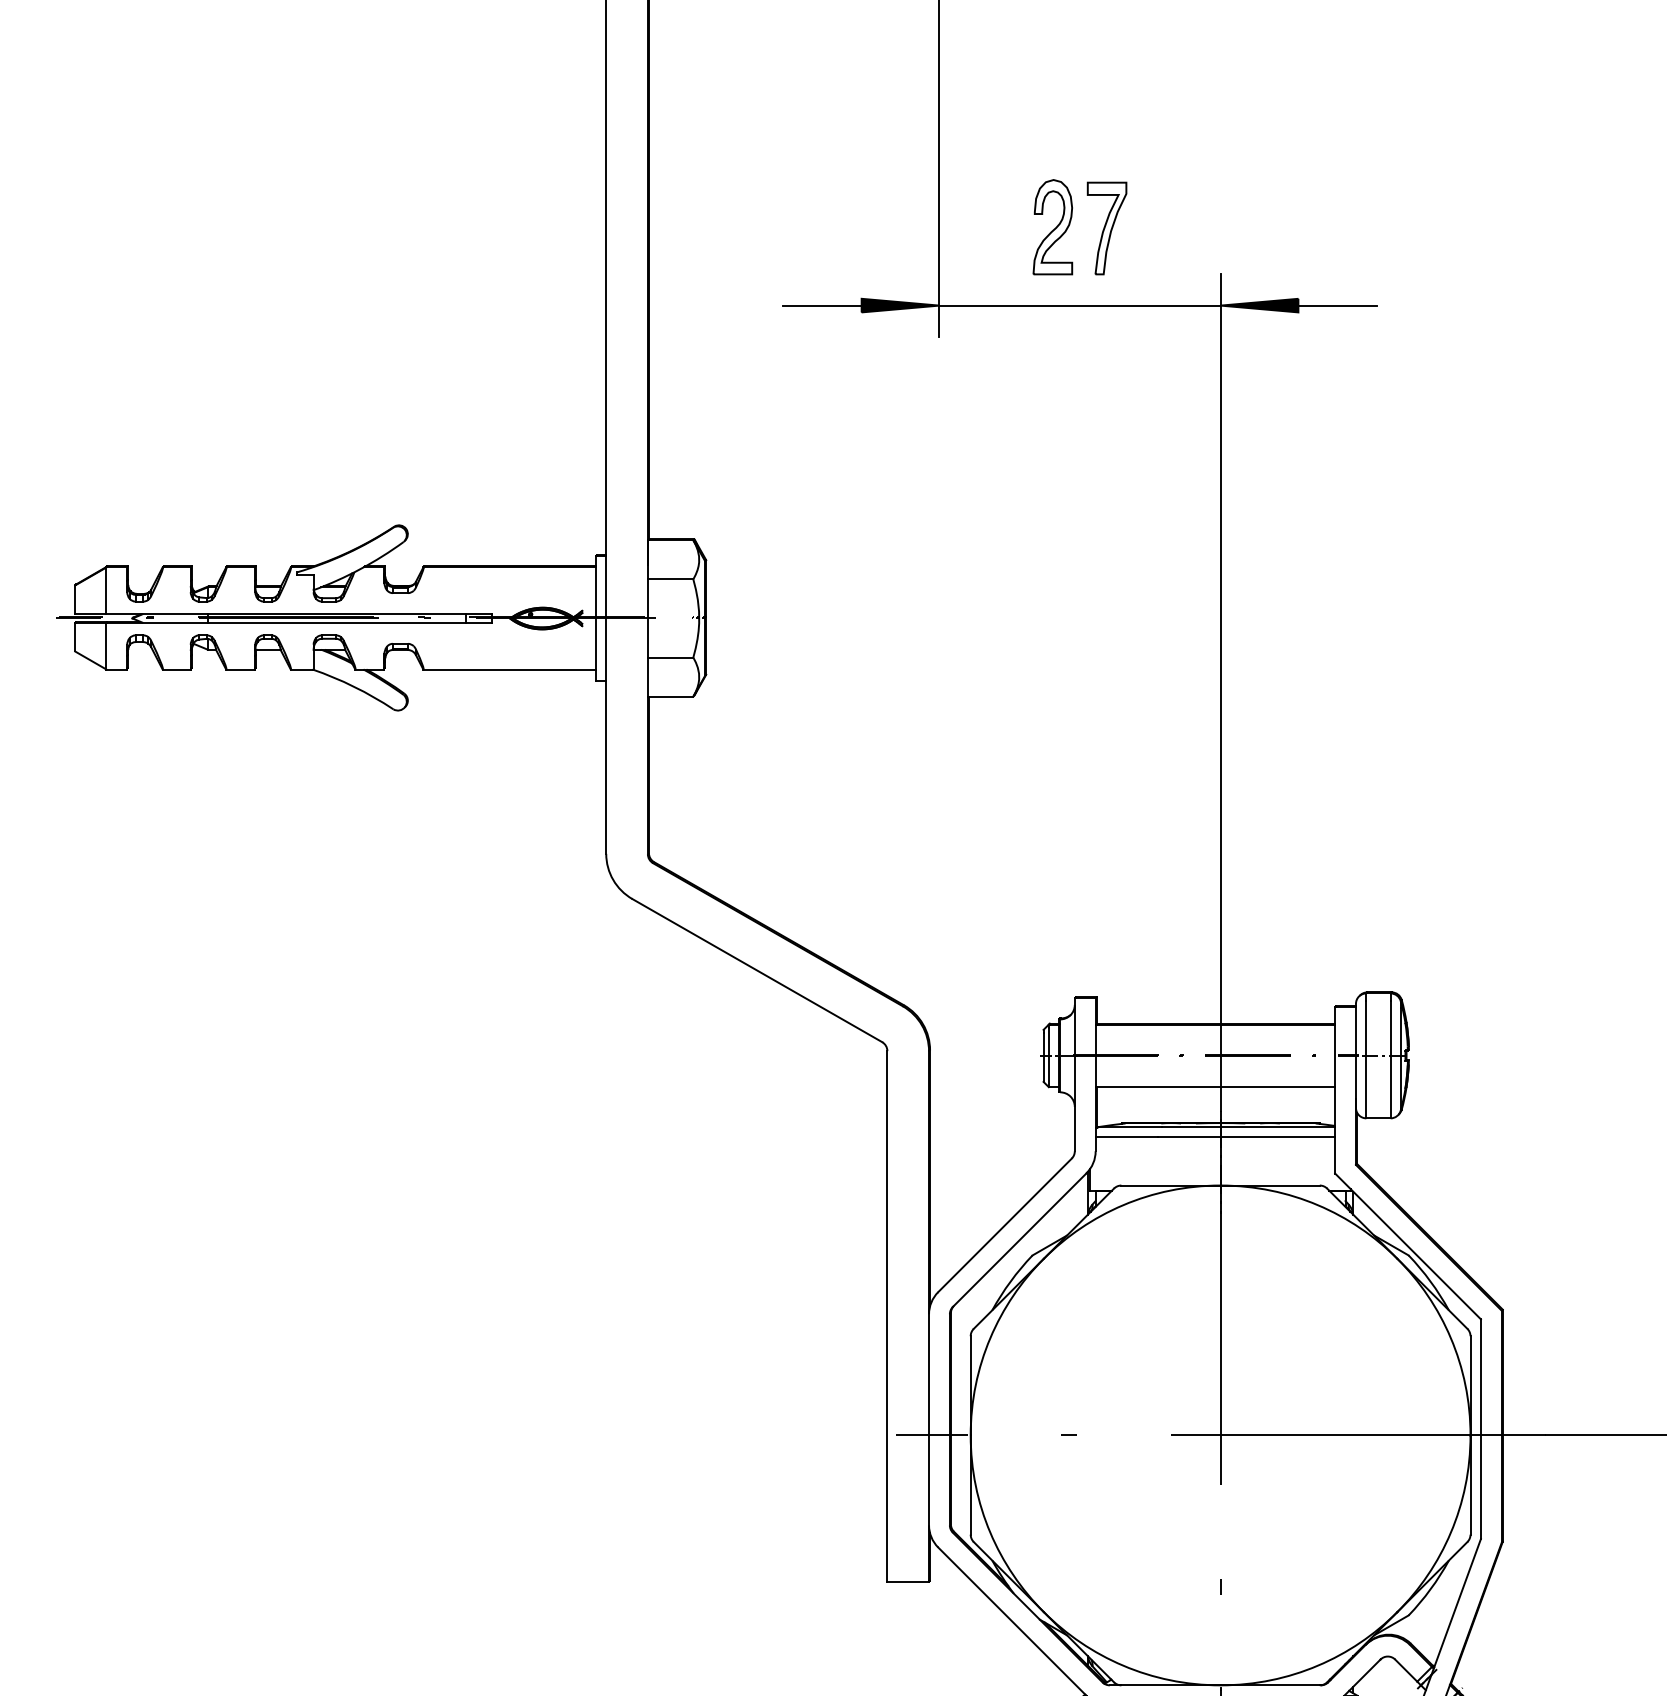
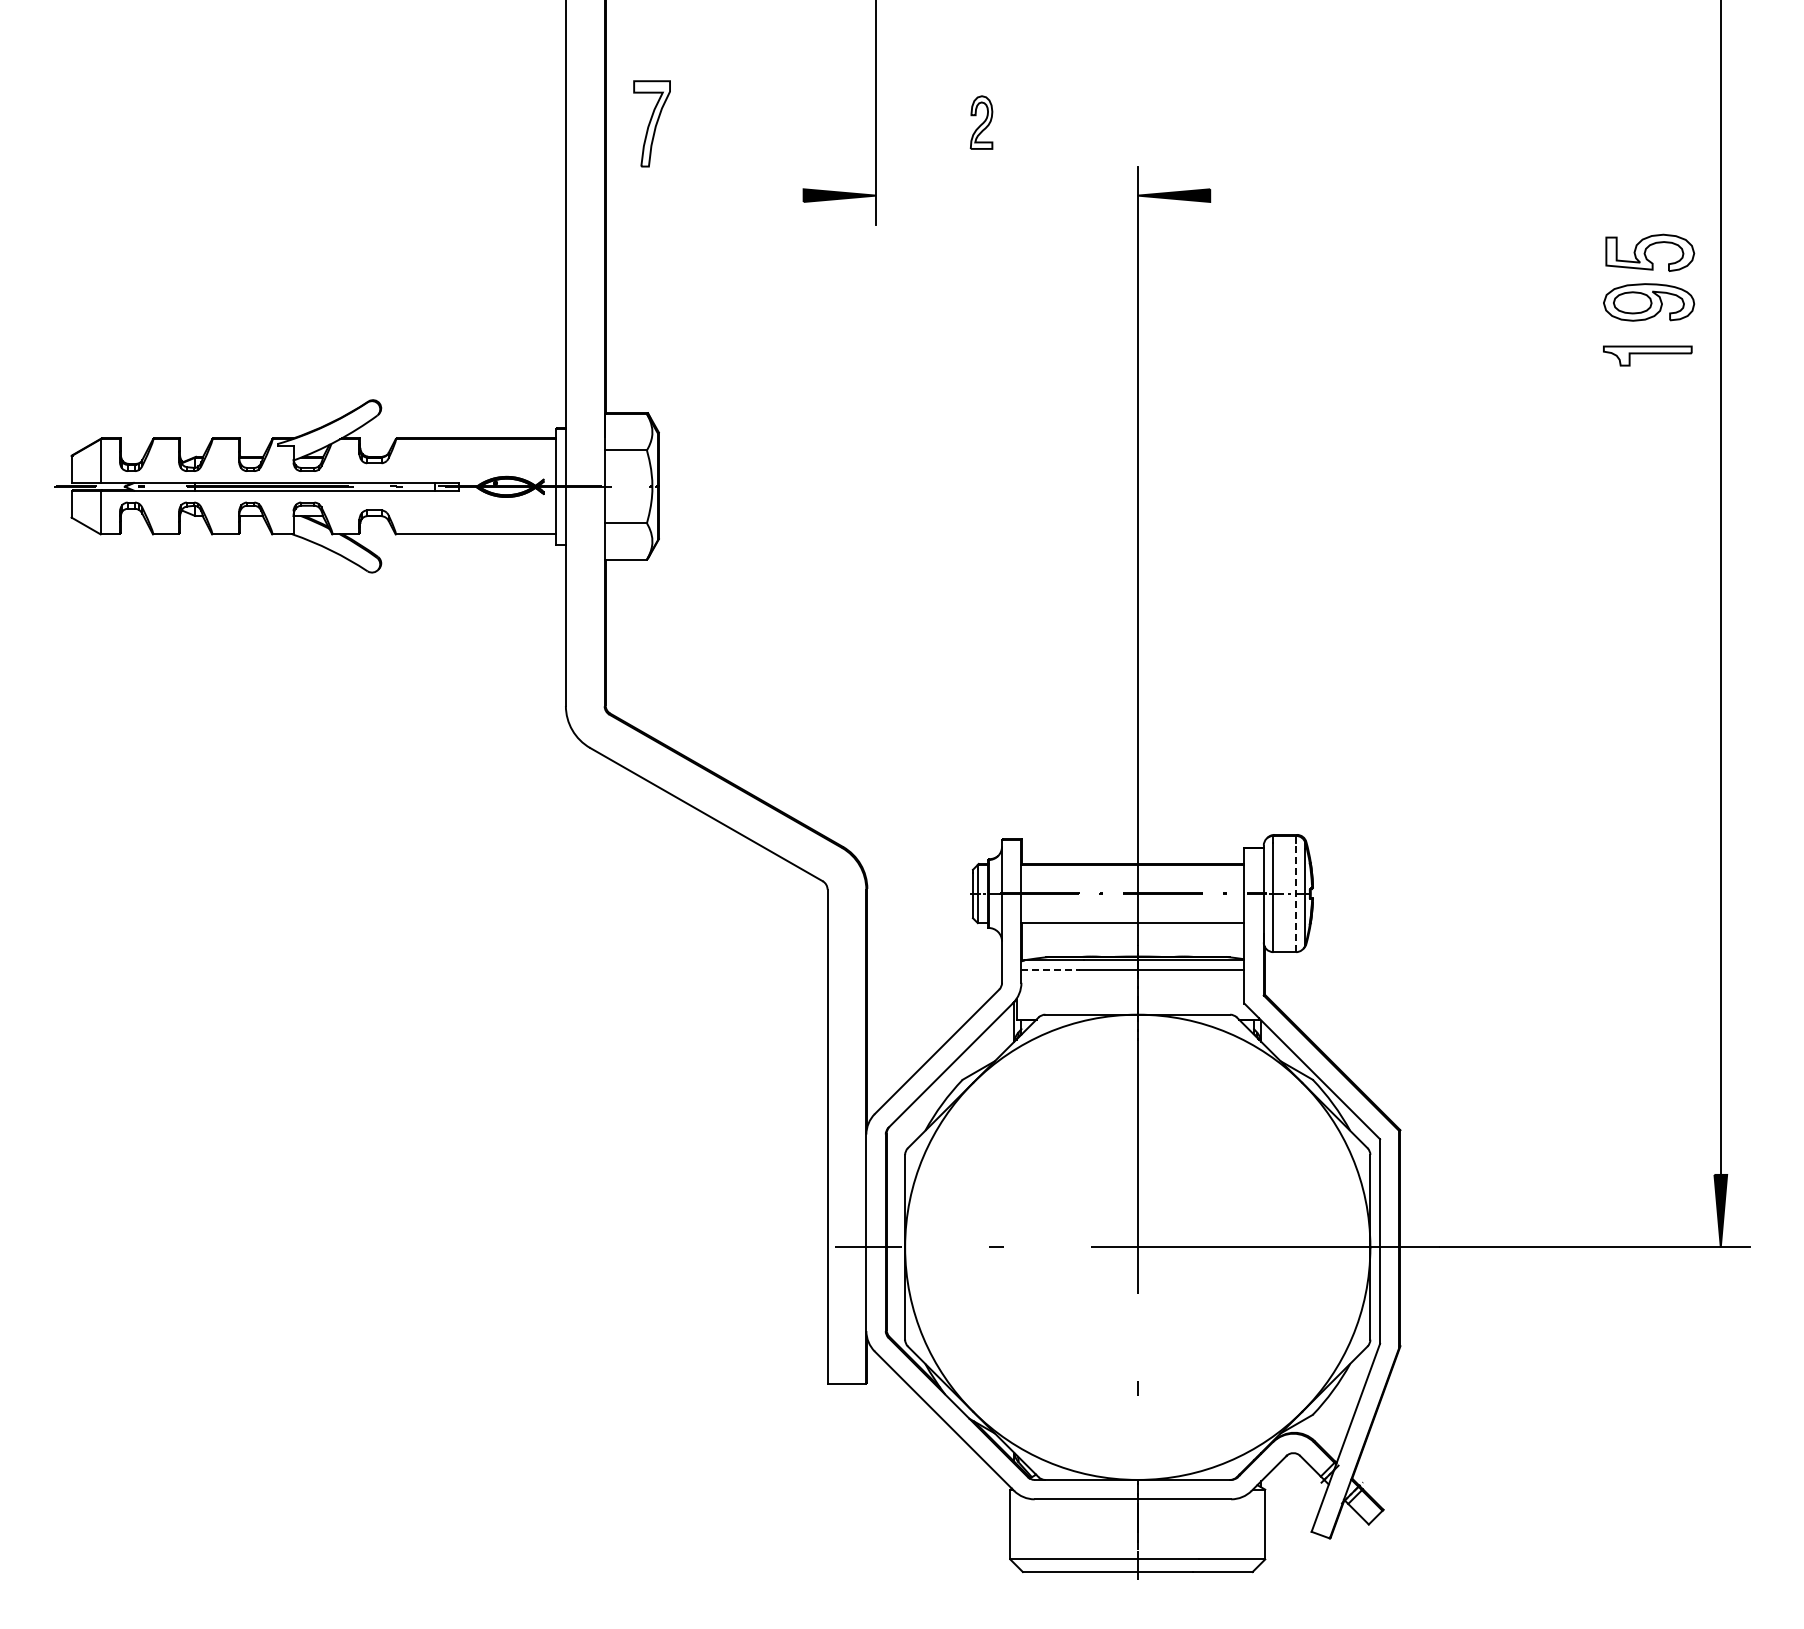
part: (1052, 227) -> (981, 122), size x0.6
part: (1106, 228) -> (651, 123), moved
line: (821, 305) -> (766, 195), removed
line: (1079, 305) -> (1006, 195), removed
line: (1337, 305) -> (1246, 195), removed
line: (1391, 1059) -> (1296, 897), solid -> dashed
line: (1127, 1136) -> (1051, 969), solid -> dashed

